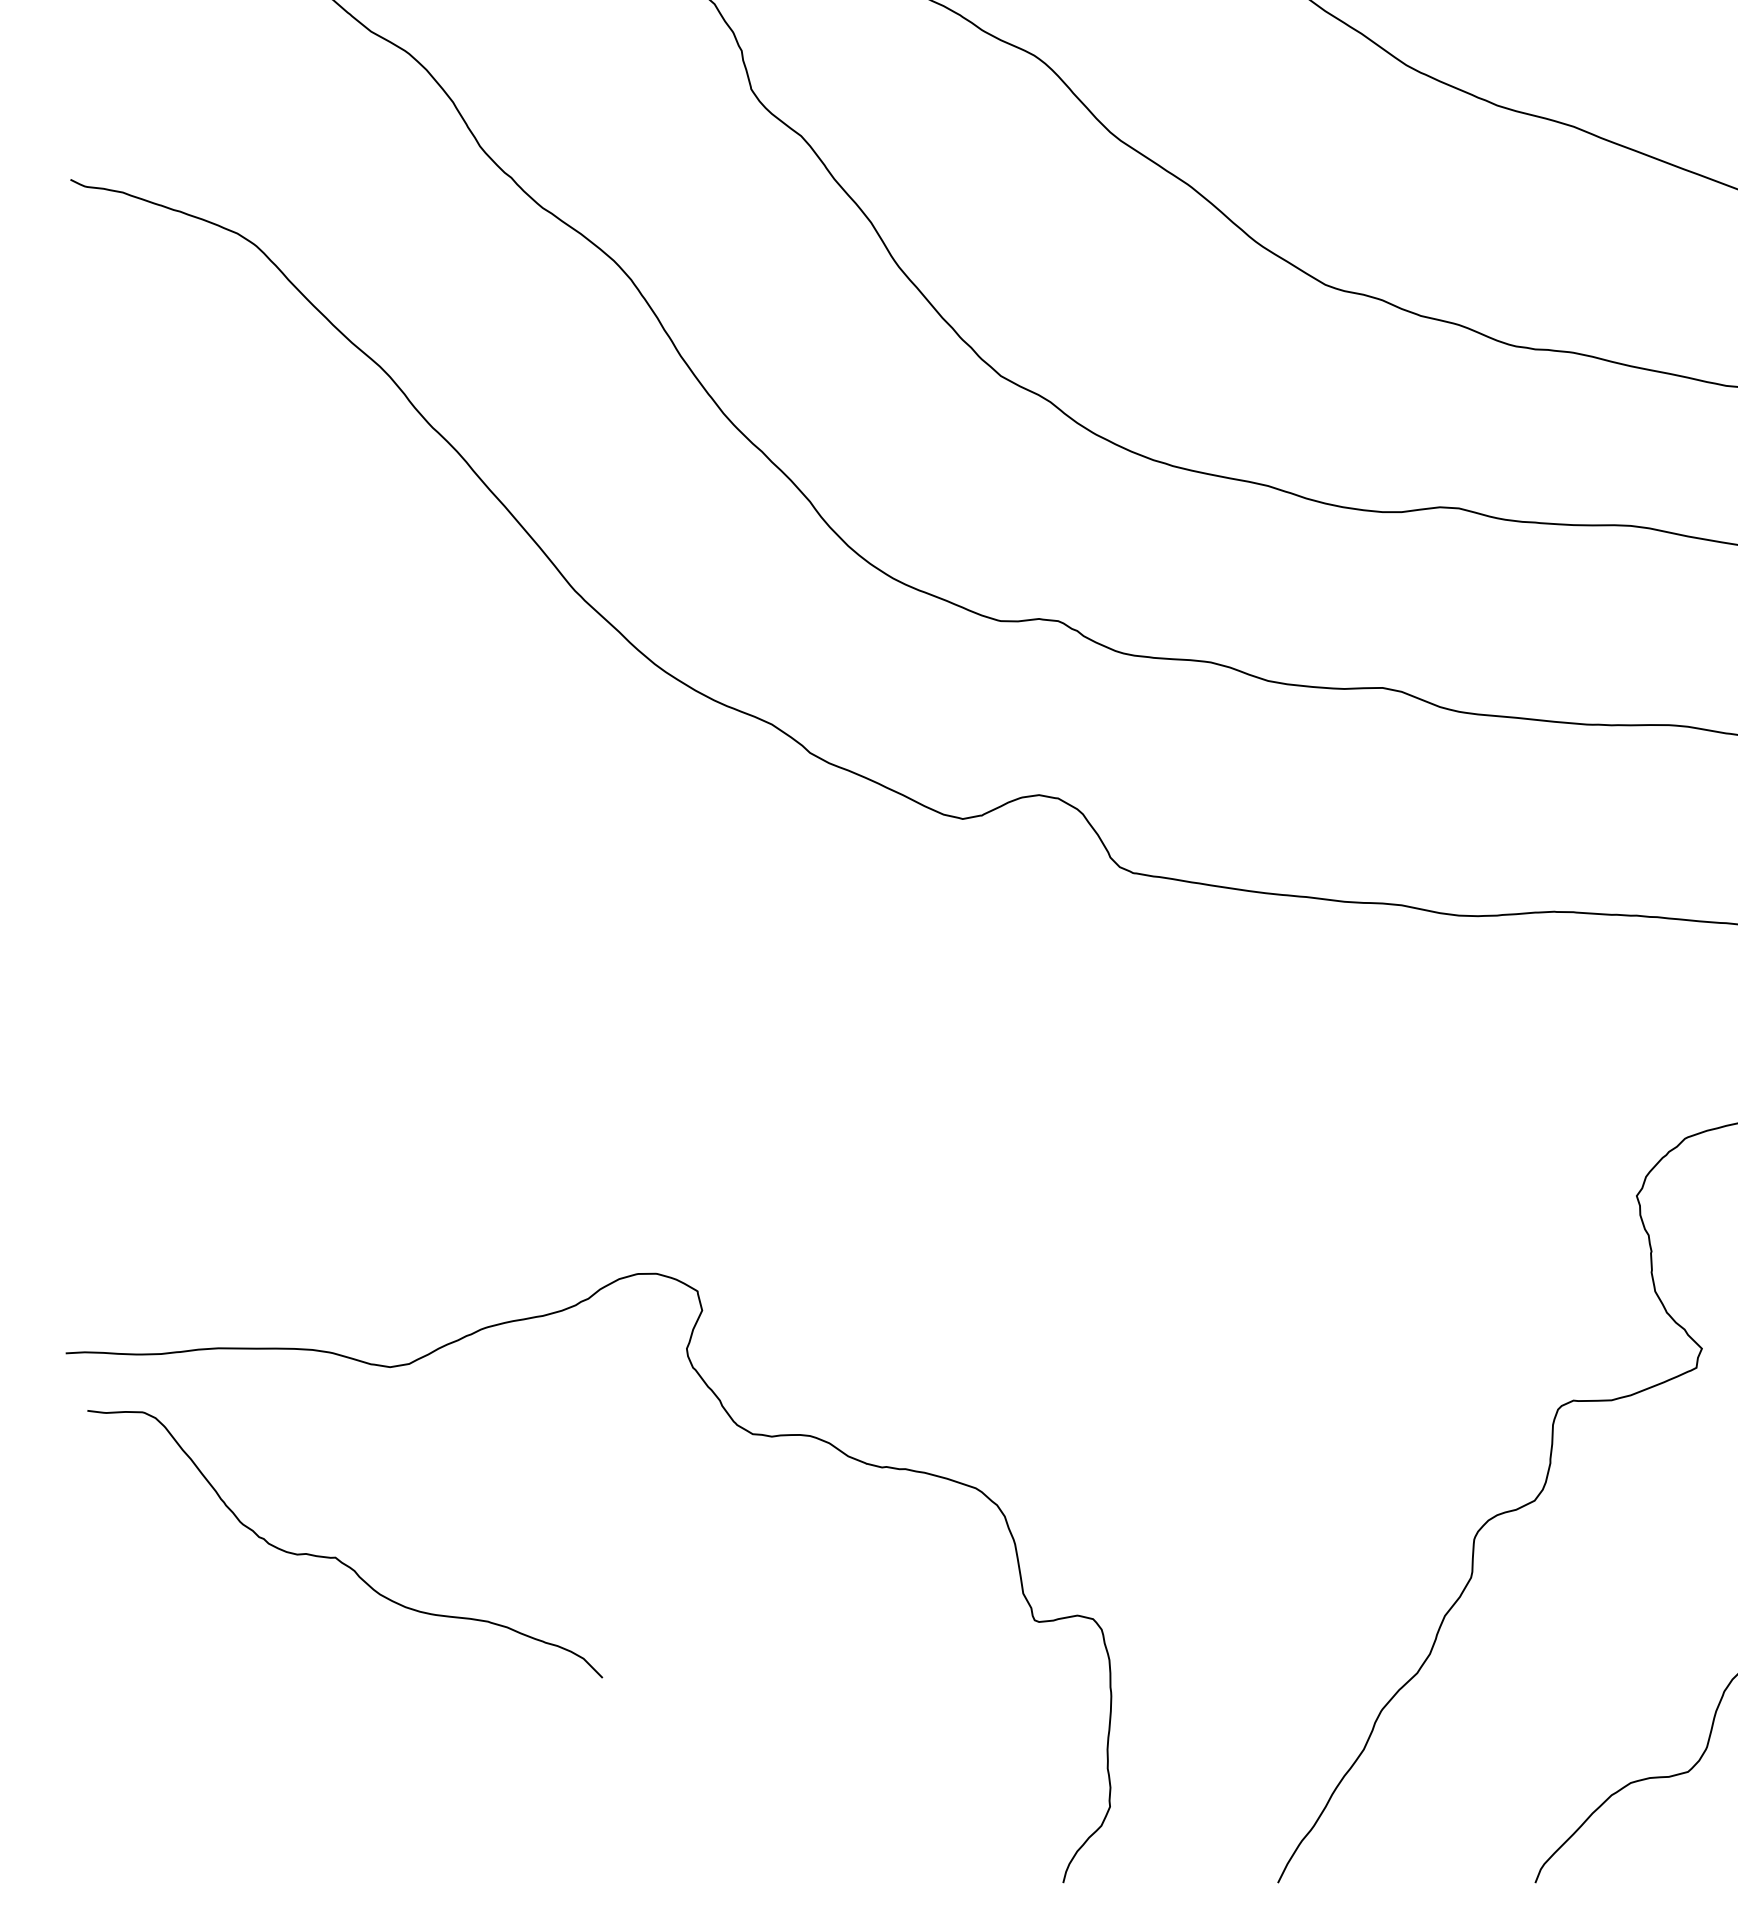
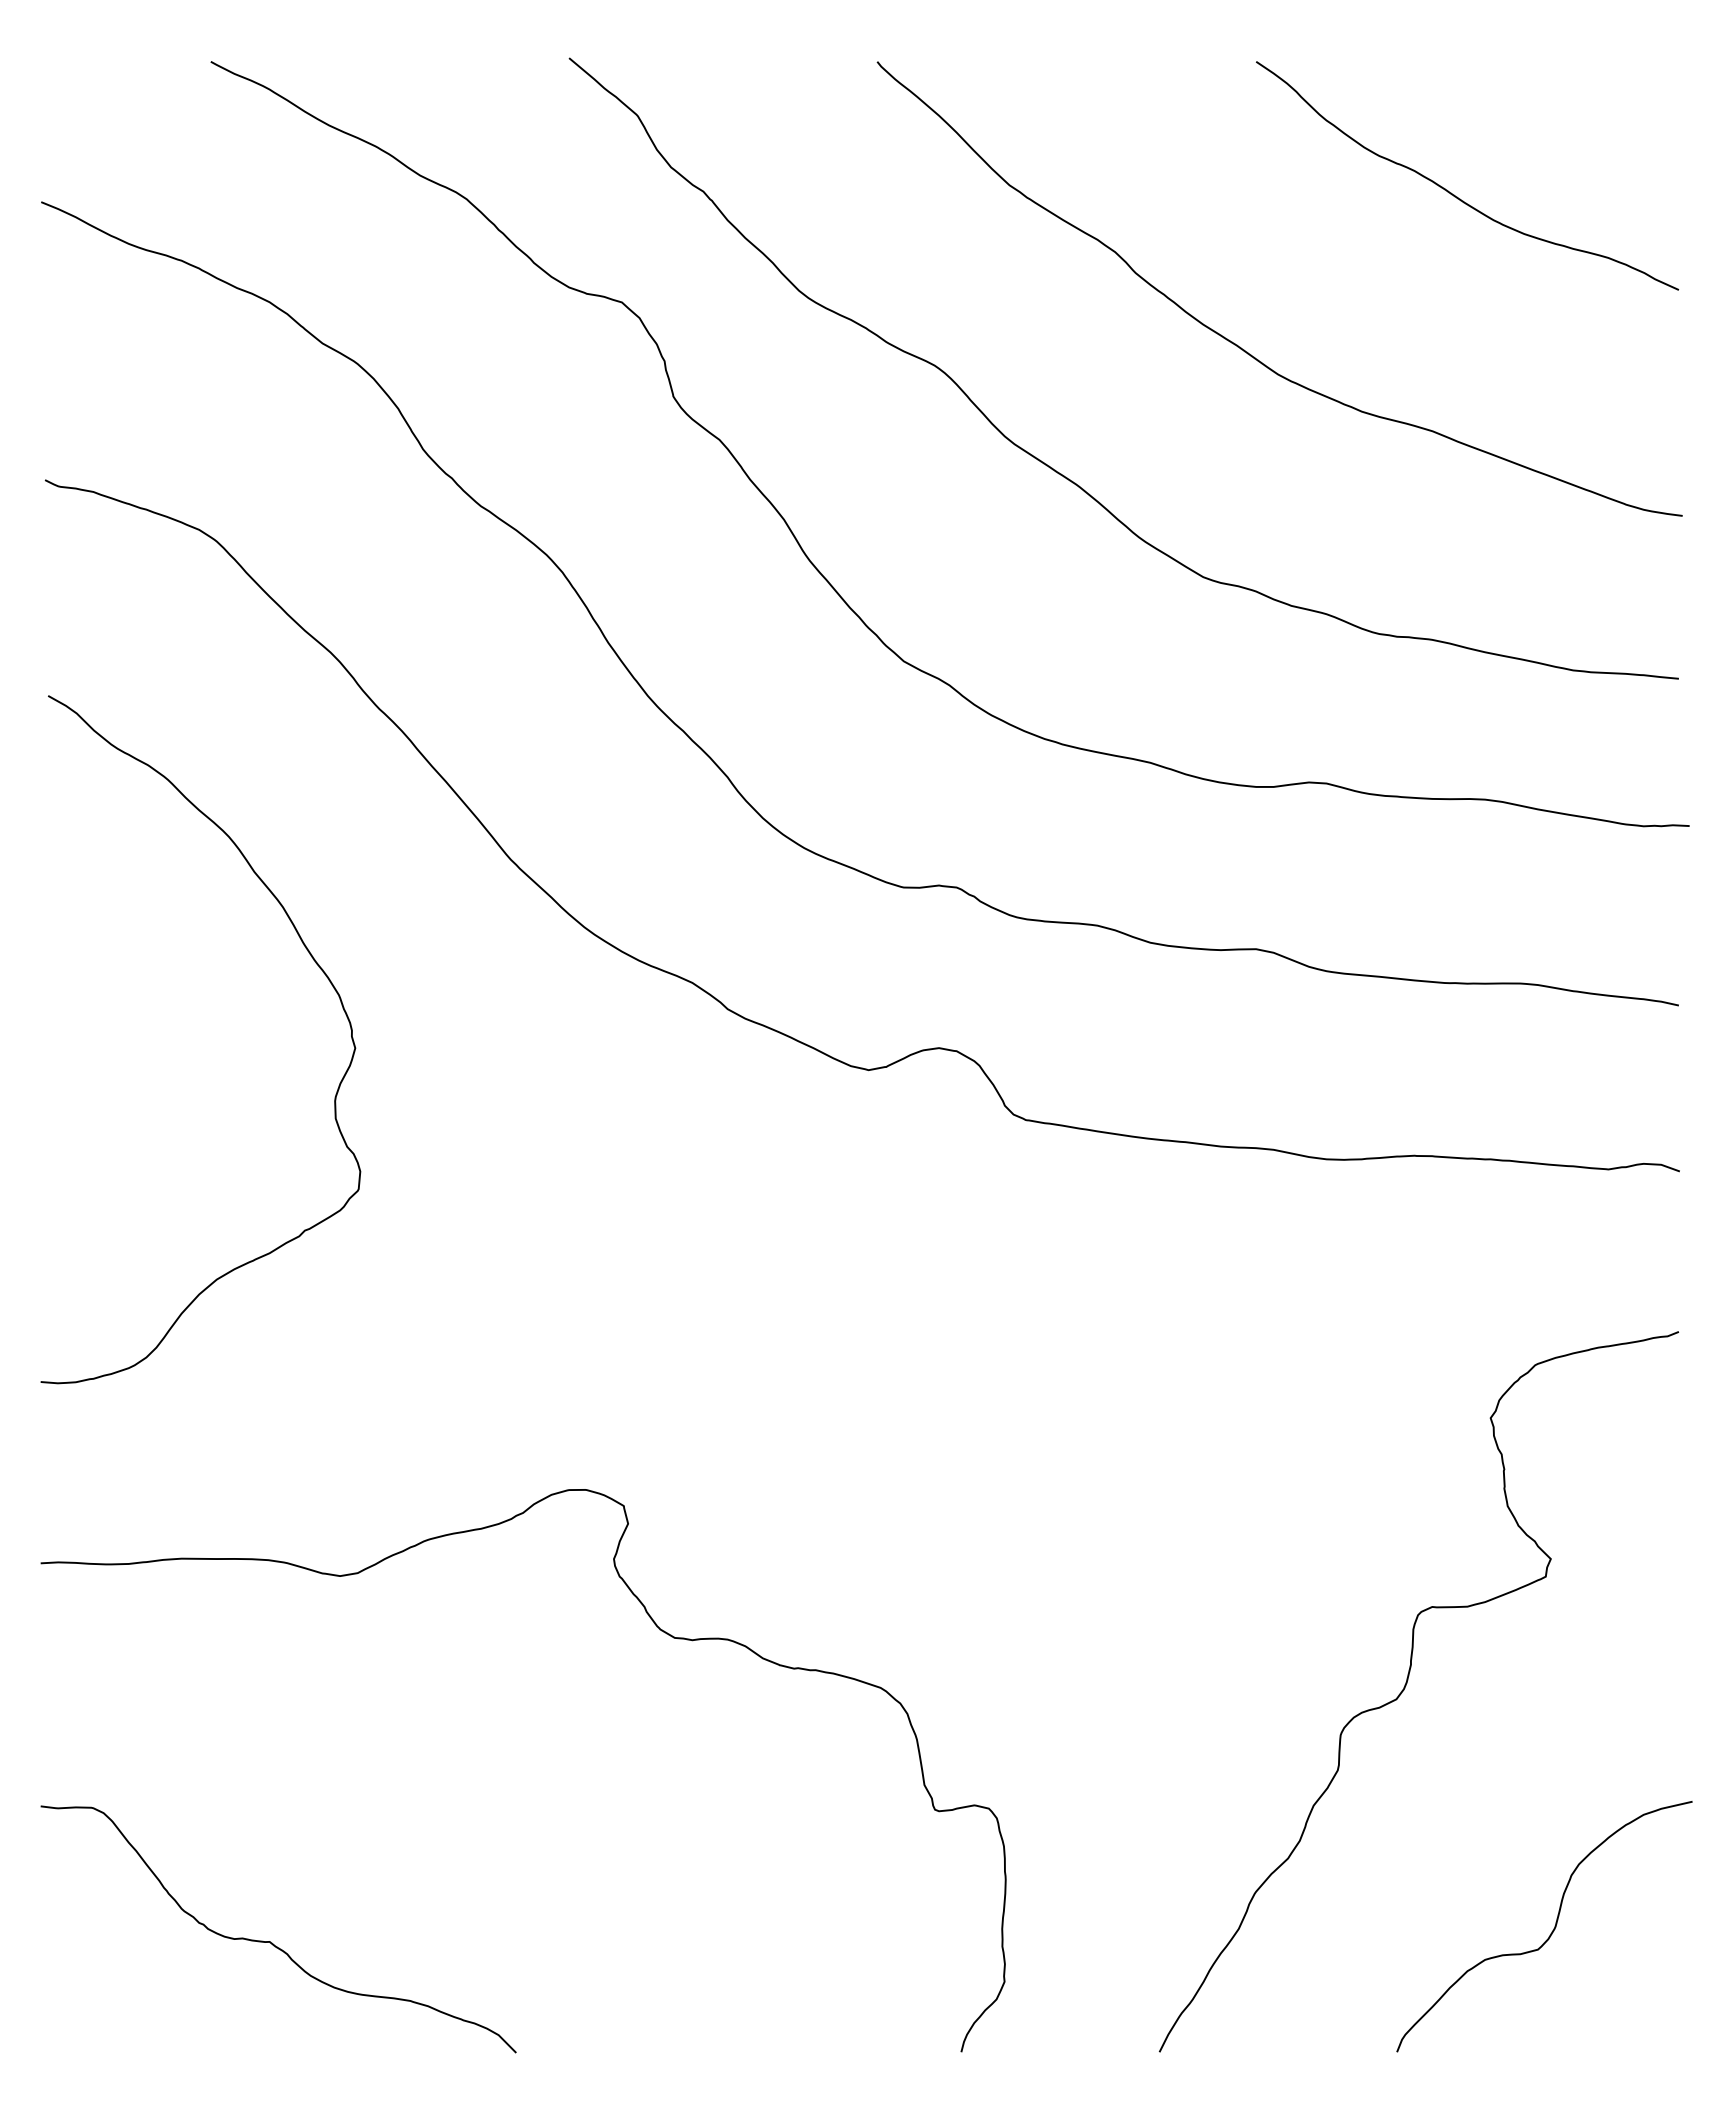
curve: (363, 703) -> (315, 963), added
curve: (338, 1558) -> (272, 1942), moved

